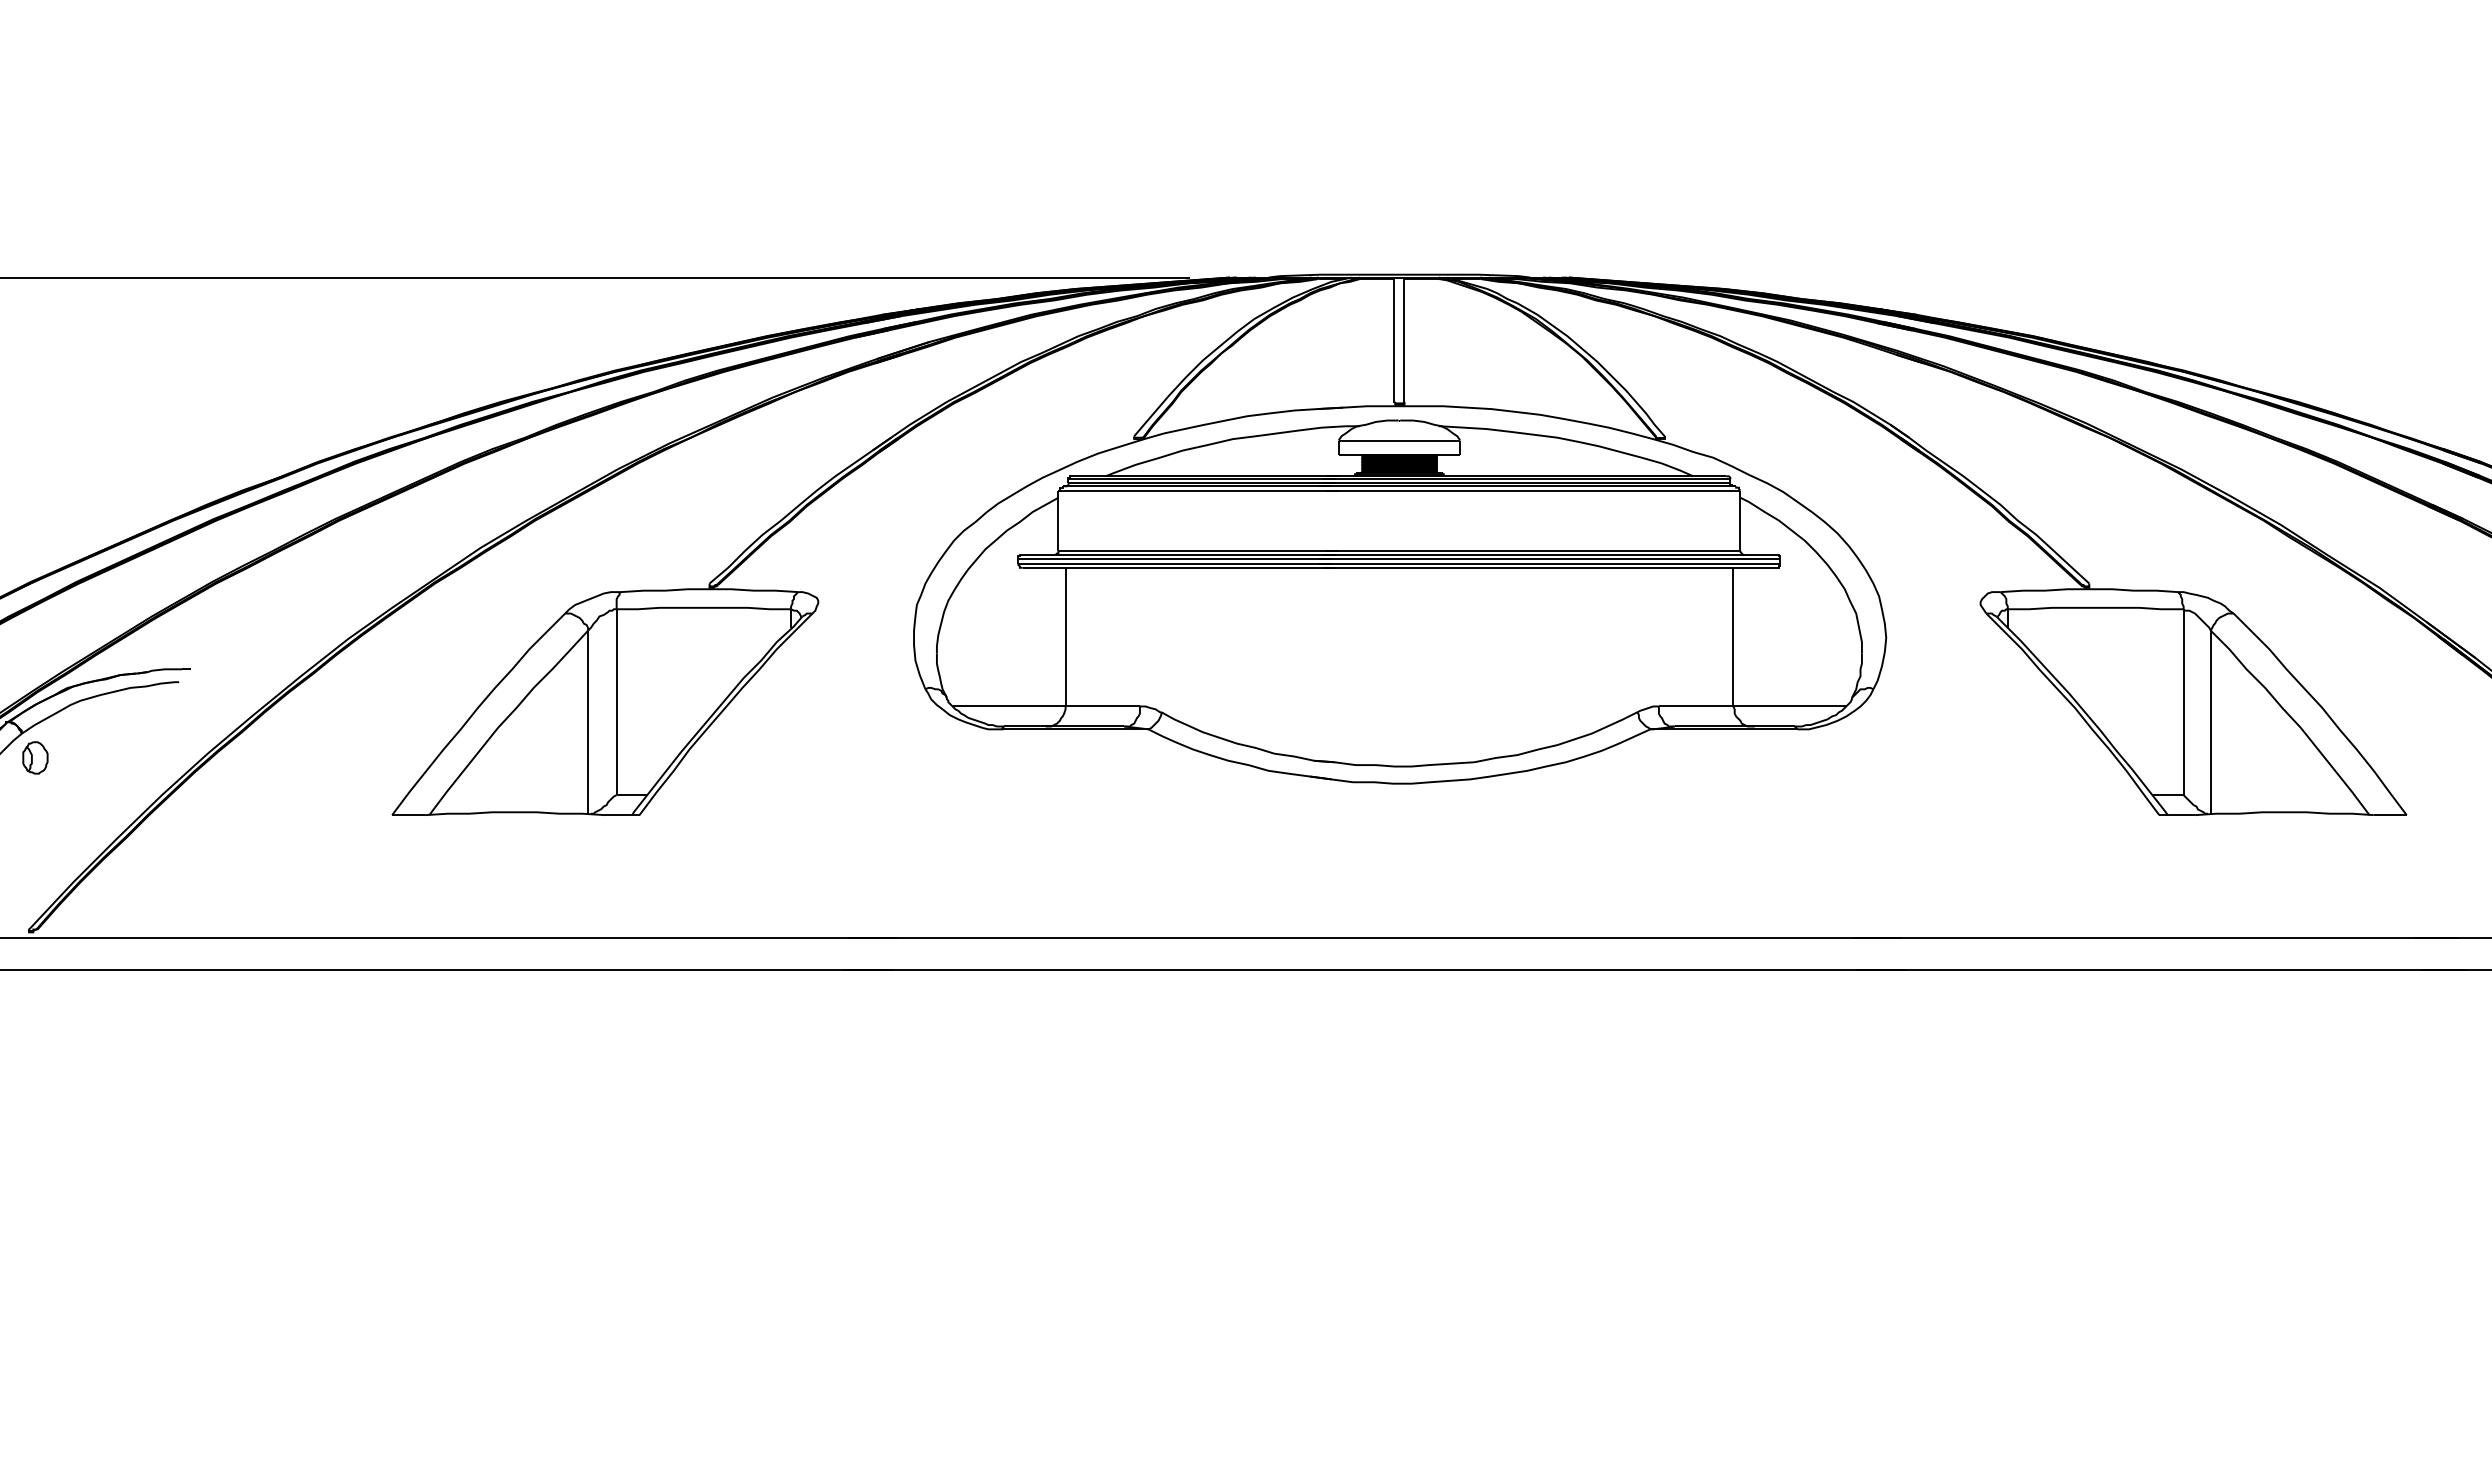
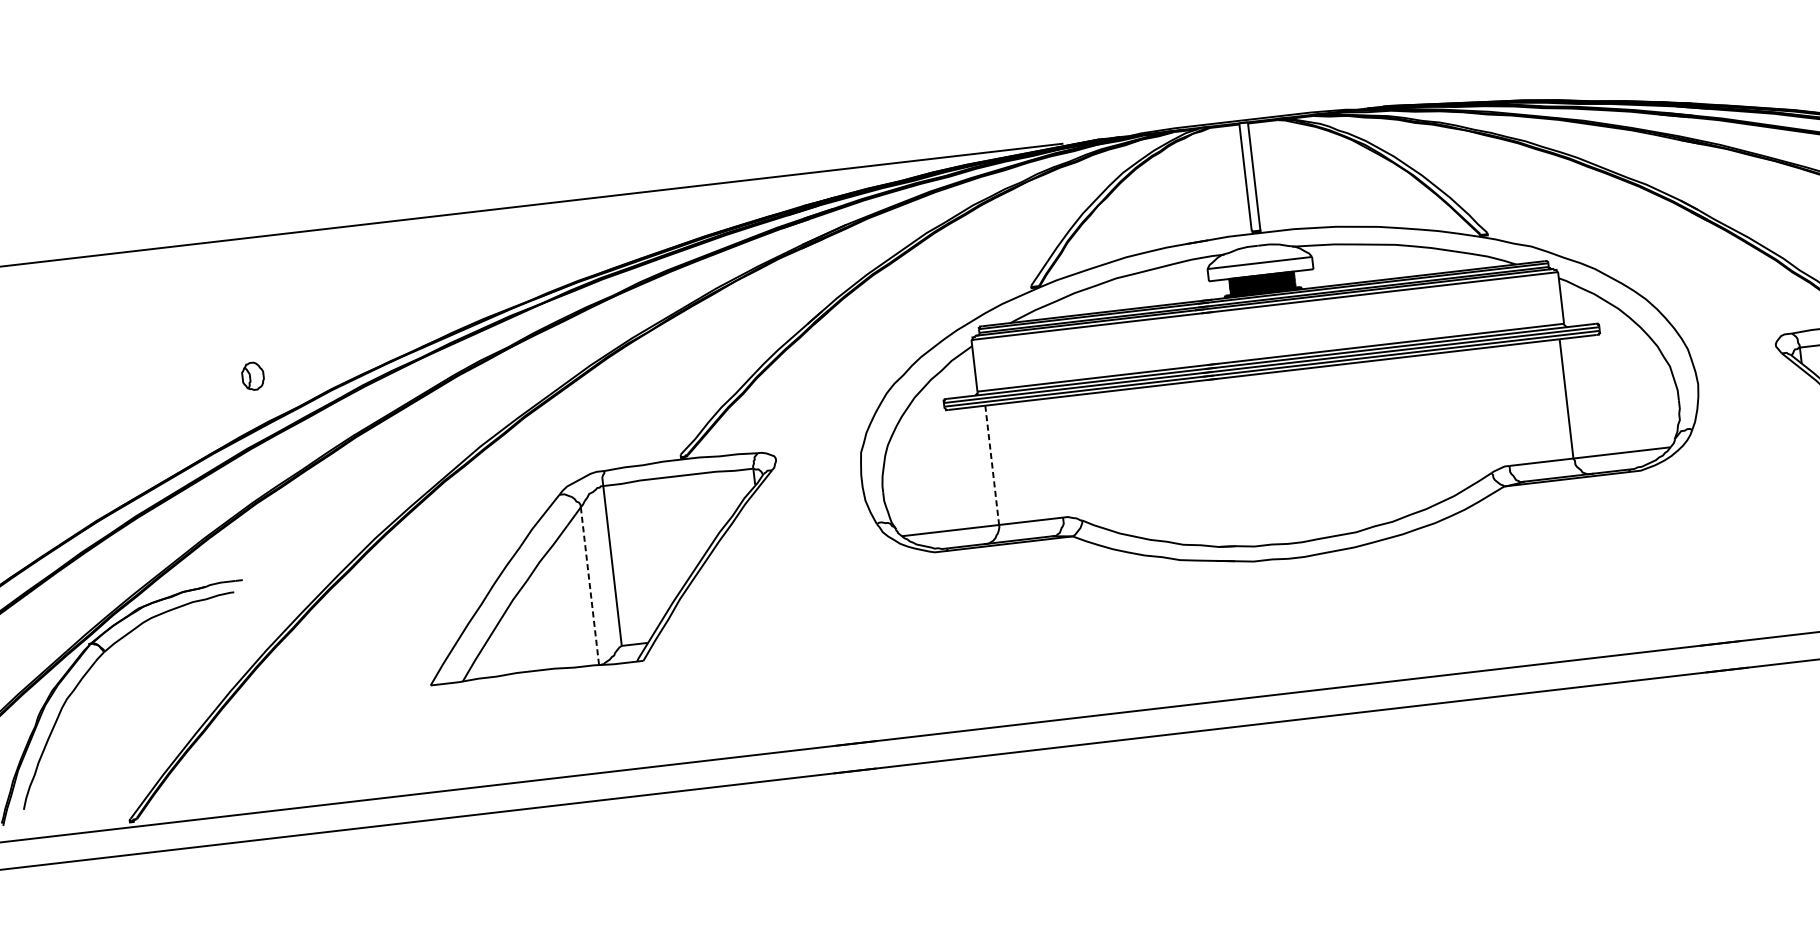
line: (1065, 637) -> (992, 465), solid -> dashed
line: (588, 722) -> (590, 586), solid -> dashed
part: (35, 757) -> (253, 375), moved

